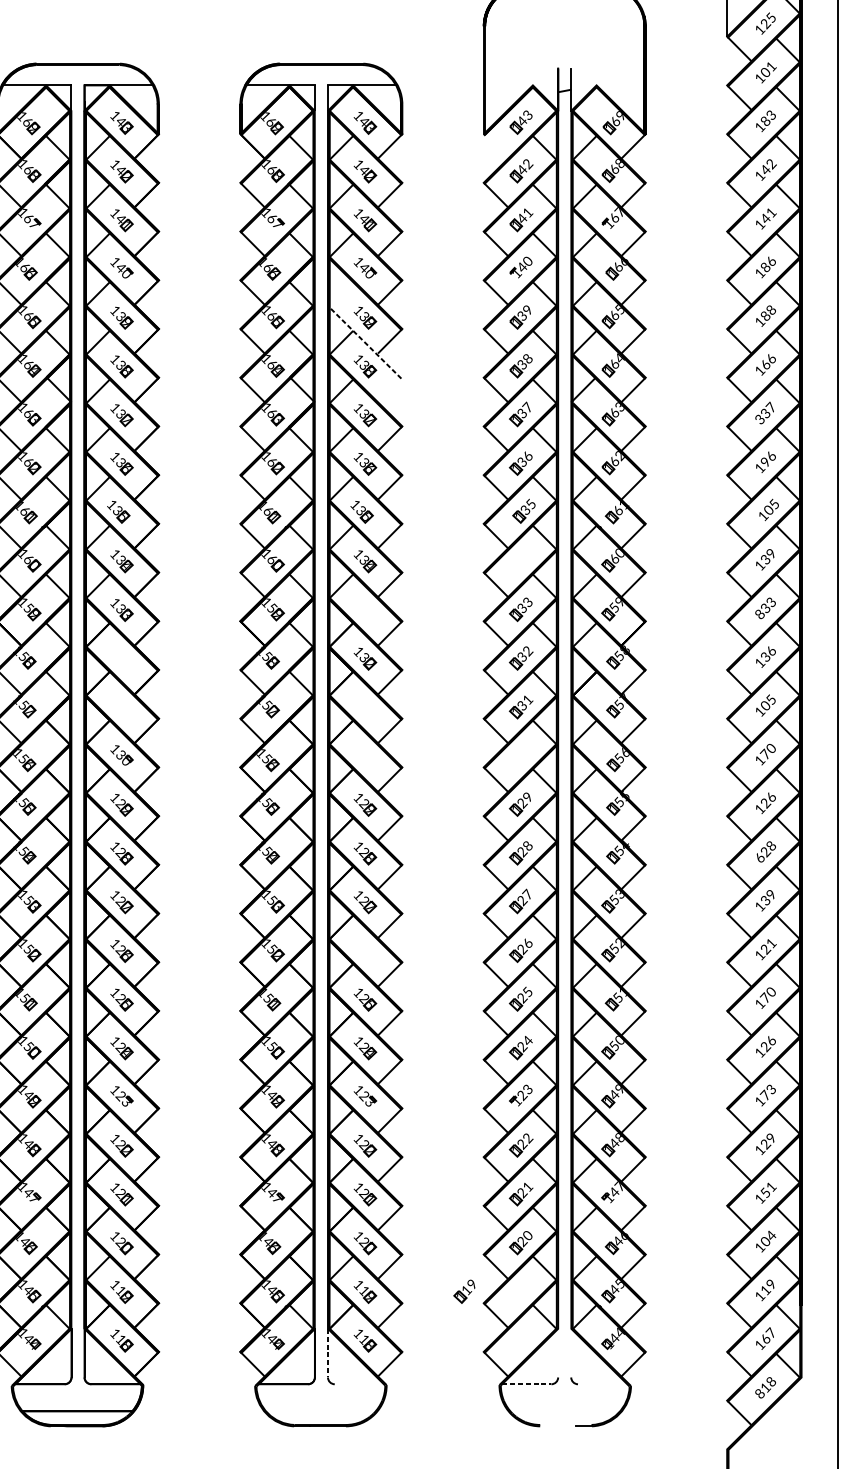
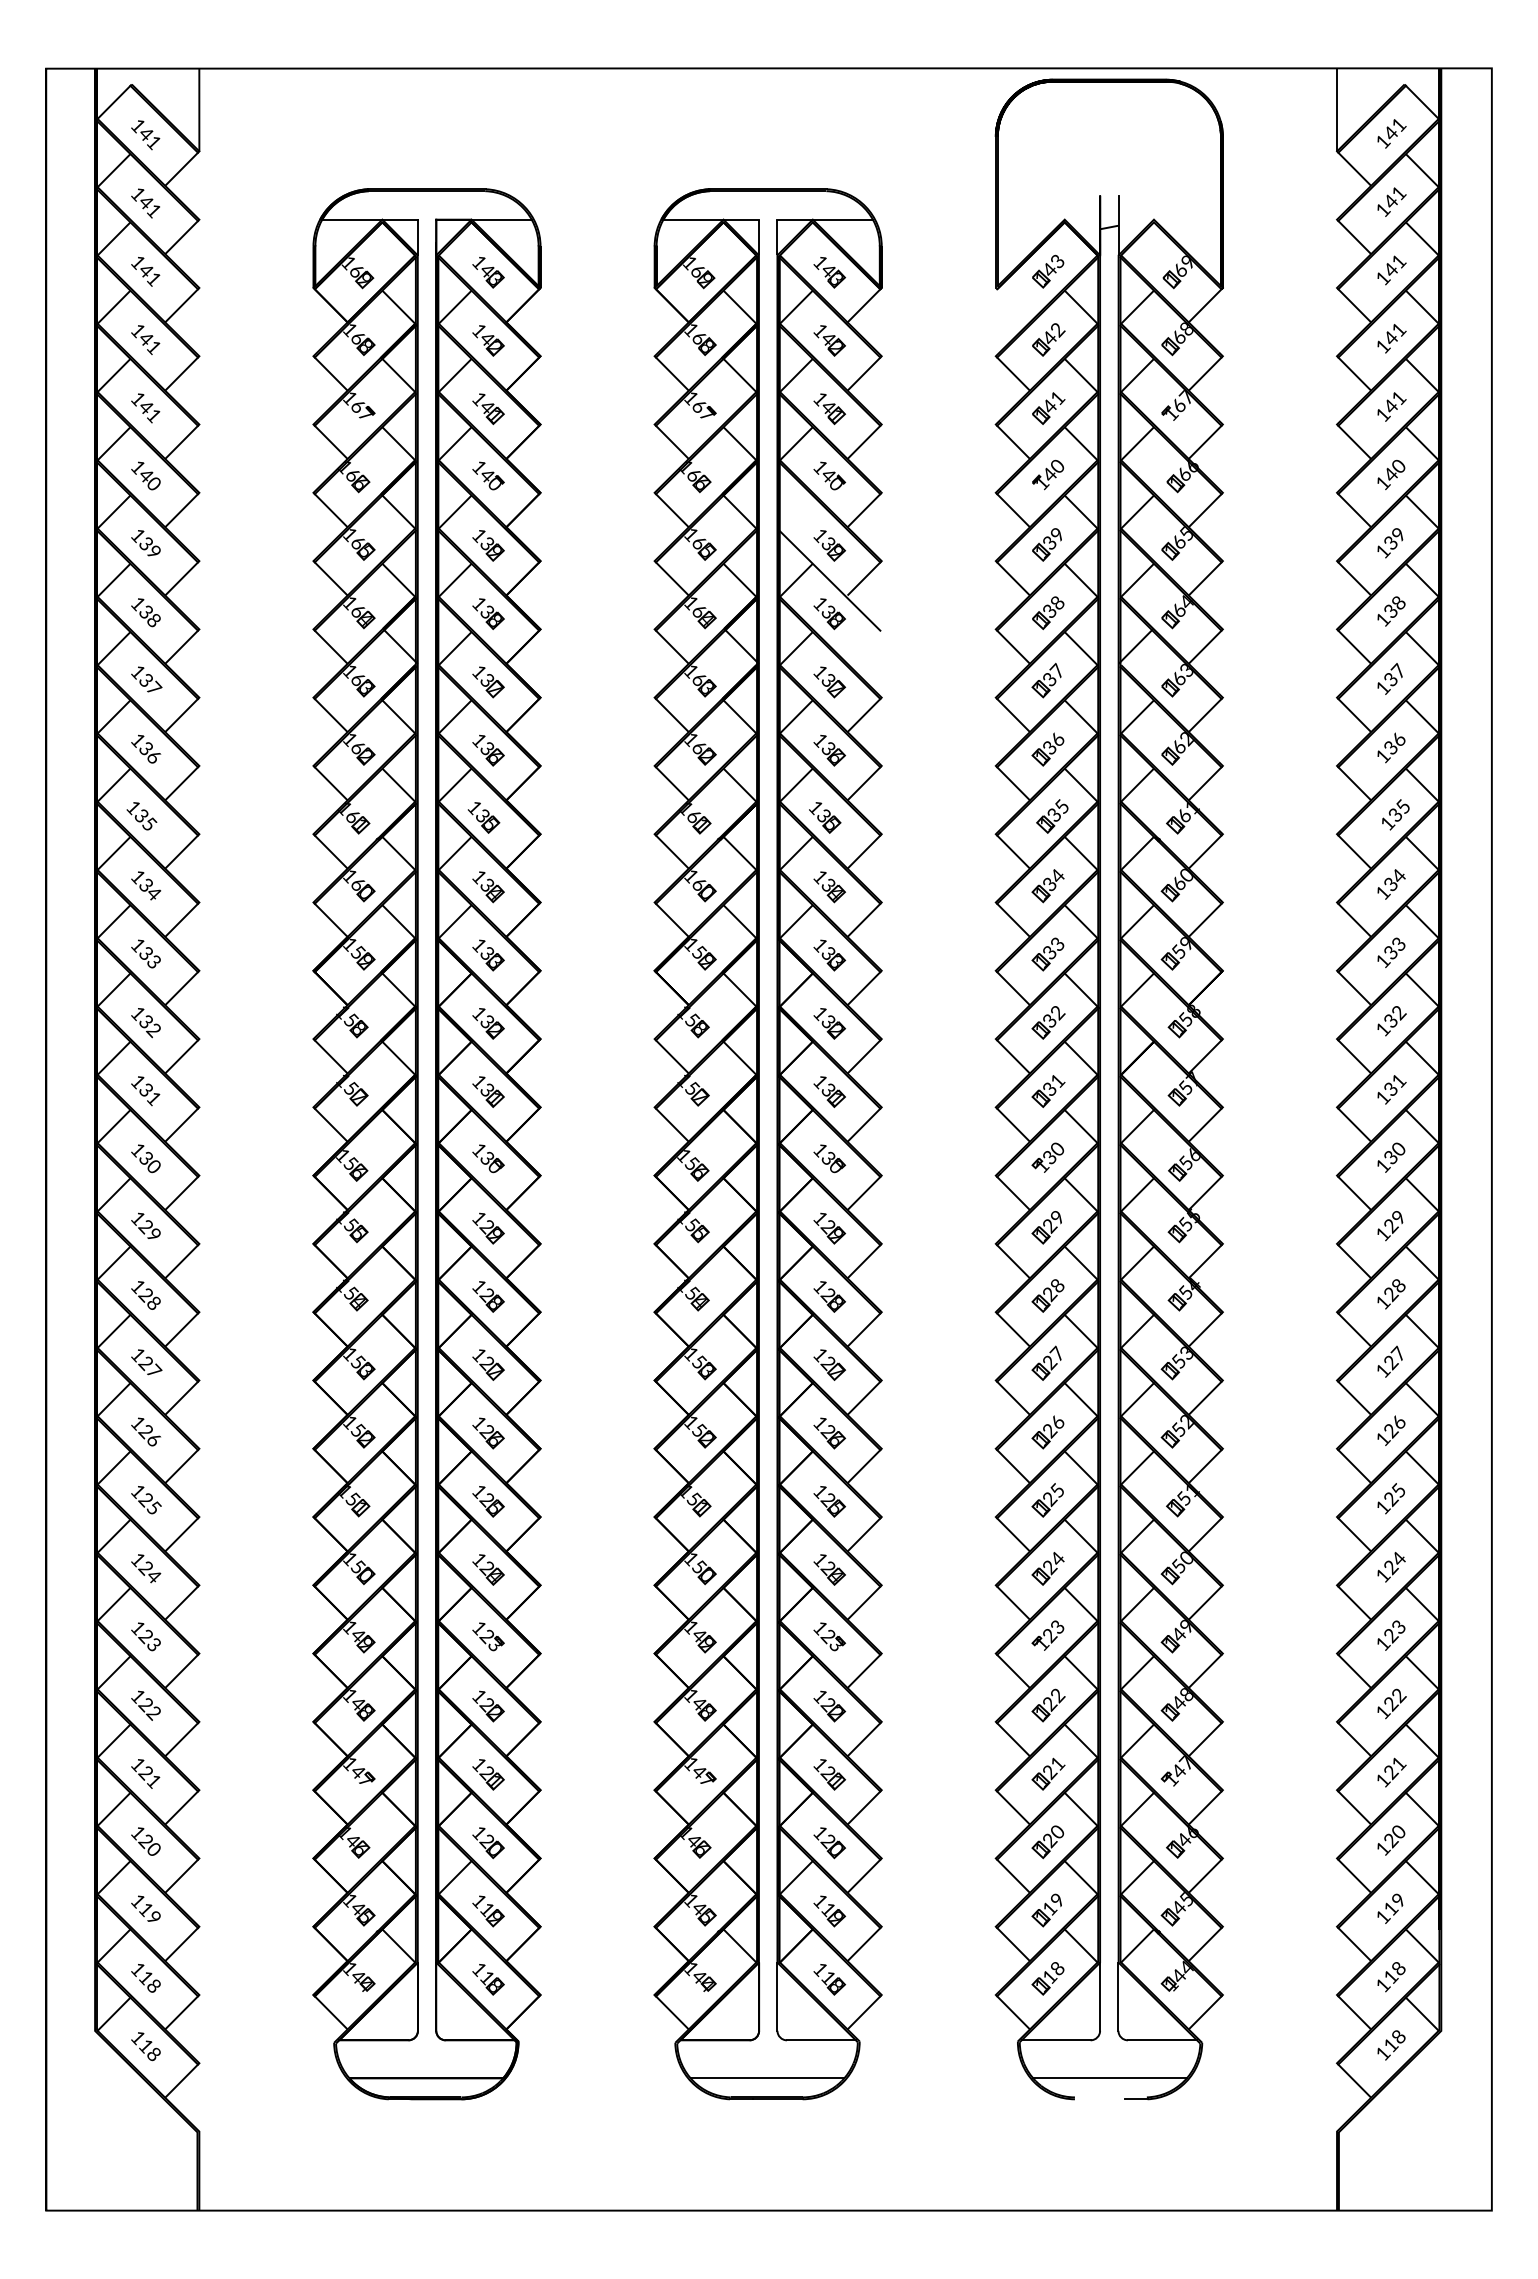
text: (768, 21) -> (1395, 129), 125 -> 141
text: (765, 71) -> (1390, 200), 101 -> 141
text: (768, 118) -> (1395, 265), 183 -> 141
text: (771, 164) -> (1399, 330), 142 -> 141
text: (768, 264) -> (1394, 470), 186 -> 140
text: (768, 312) -> (1395, 538), 188 -> 139
line: (365, 342) -> (829, 580), dashed -> solid
text: (768, 361) -> (1394, 606), 166 -> 138
text: (760, 419) -> (1383, 687), 337 -> 137
text: (765, 461) -> (1390, 747), 196 -> 136
text: (768, 509) -> (1395, 814), 105 -> 135
text: (771, 553) -> (1398, 875), 139 -> 134
part: (520, 561) -> (1047, 886), added
part: (365, 610) -> (829, 955), added
text: (760, 614) -> (1383, 961), 833 -> 133
text: (771, 651) -> (1399, 1012), 136 -> 132
part: (121, 658) -> (488, 1023), added
text: (768, 702) -> (1395, 1084), 105 -> 131
part: (121, 707) -> (488, 1091), added
part: (365, 707) -> (829, 1091), added
text: (764, 753) -> (1389, 1156), 170 -> 130
part: (520, 754) -> (1047, 1157), added
part: (365, 755) -> (829, 1158), added
text: (771, 797) -> (1398, 1217), 126 -> 129
text: (760, 857) -> (1383, 1302), 628 -> 128
text: (769, 897) -> (1396, 1357), 139 -> 127
text: (771, 943) -> (1399, 1422), 121 -> 126
part: (365, 951) -> (829, 1433), added
text: (767, 995) -> (1393, 1495), 170 -> 125
text: (771, 1040) -> (1399, 1558), 126 -> 124
text: (765, 1095) -> (1390, 1635), 173 -> 123
text: (771, 1138) -> (1399, 1696), 129 -> 122
text: (766, 1193) -> (1391, 1772), 151 -> 121
text: (768, 1238) -> (1395, 1836), 104 -> 120
part: (464, 1291) -> (1046, 1910), moved
text: (768, 1335) -> (1395, 1971), 167 -> 118
part: (520, 1340) -> (1047, 1978), added
line: (558, 1352) -> (1100, 1996), added
line: (571, 1352) -> (1118, 1996), added
line: (328, 1353) -> (777, 1997), dashed -> solid
line: (358, 1384) -> (820, 2040), added
line: (527, 1384) -> (1056, 2040), dashed -> solid
line: (602, 1384) -> (1162, 2040), added
text: (760, 1393) -> (1383, 2053), 818 -> 118
line: (320, 1411) -> (767, 2078), added
line: (564, 1411) -> (1109, 2078), added

